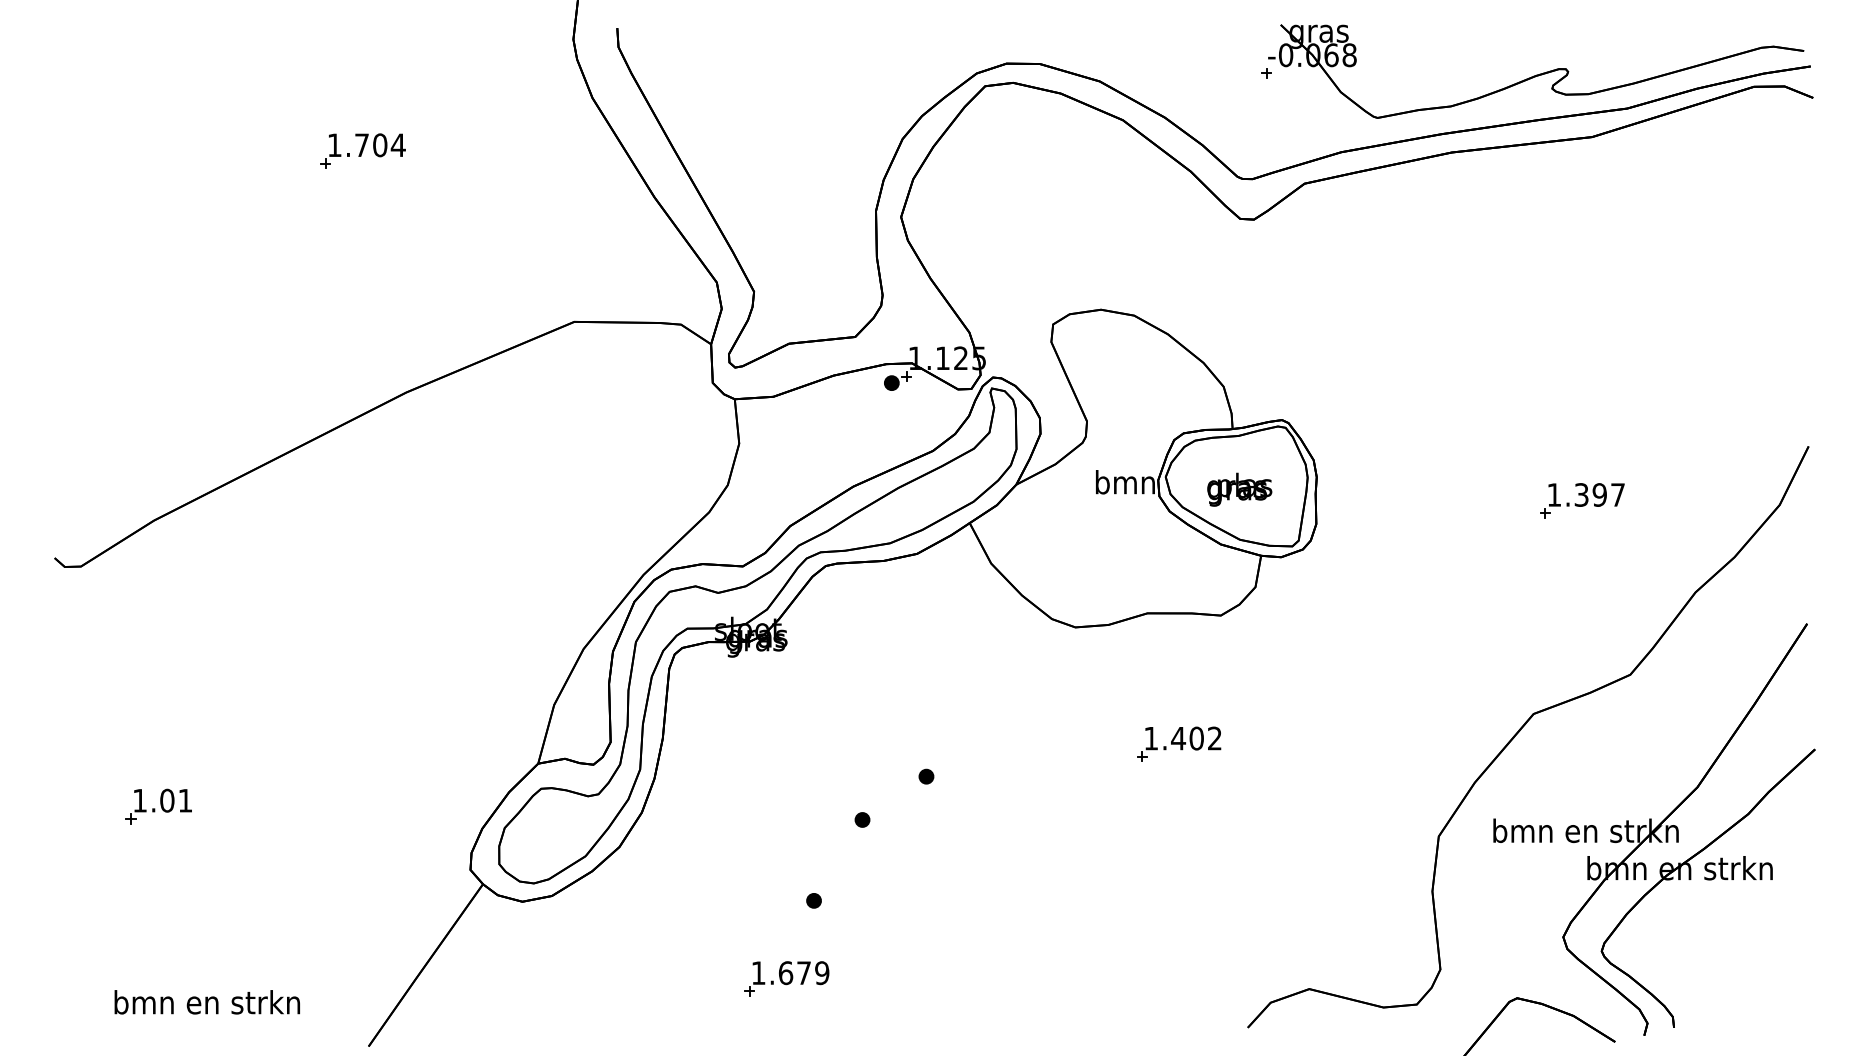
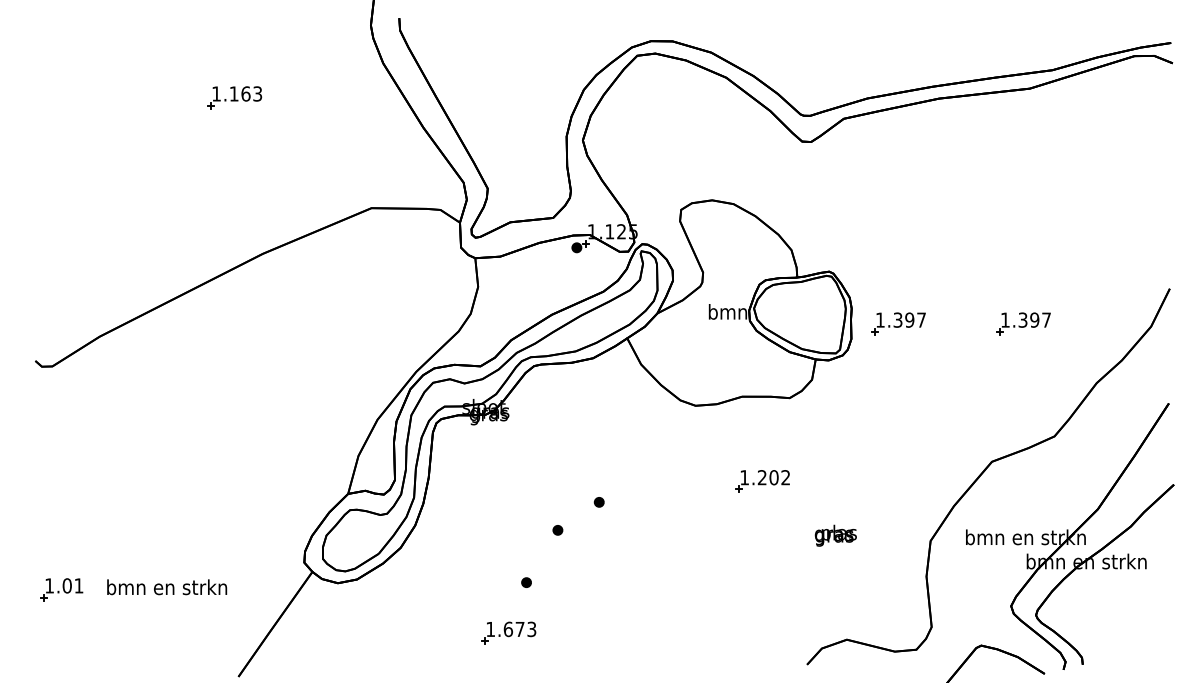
part: (1531, 71) -> (990, 46), removed
text: (379, 144) -> (245, 93), 1.704 -> 1.163
text: (1239, 489) -> (835, 535), moved
part: (1389, 500) -> (898, 323), added
text: (1178, 738) -> (762, 477), 1.402 -> 1.202
part: (158, 806) -> (61, 589), moved
text: (821, 971) -> (531, 628), 1.679 -> 1.673
text: (207, 1002) -> (167, 587), moved

